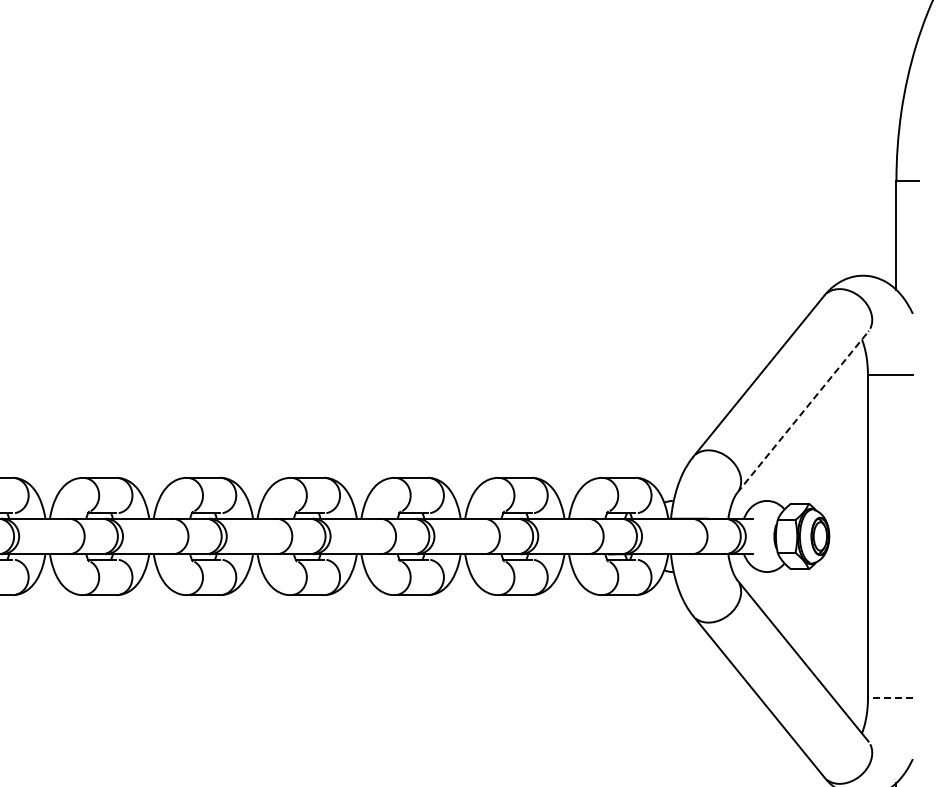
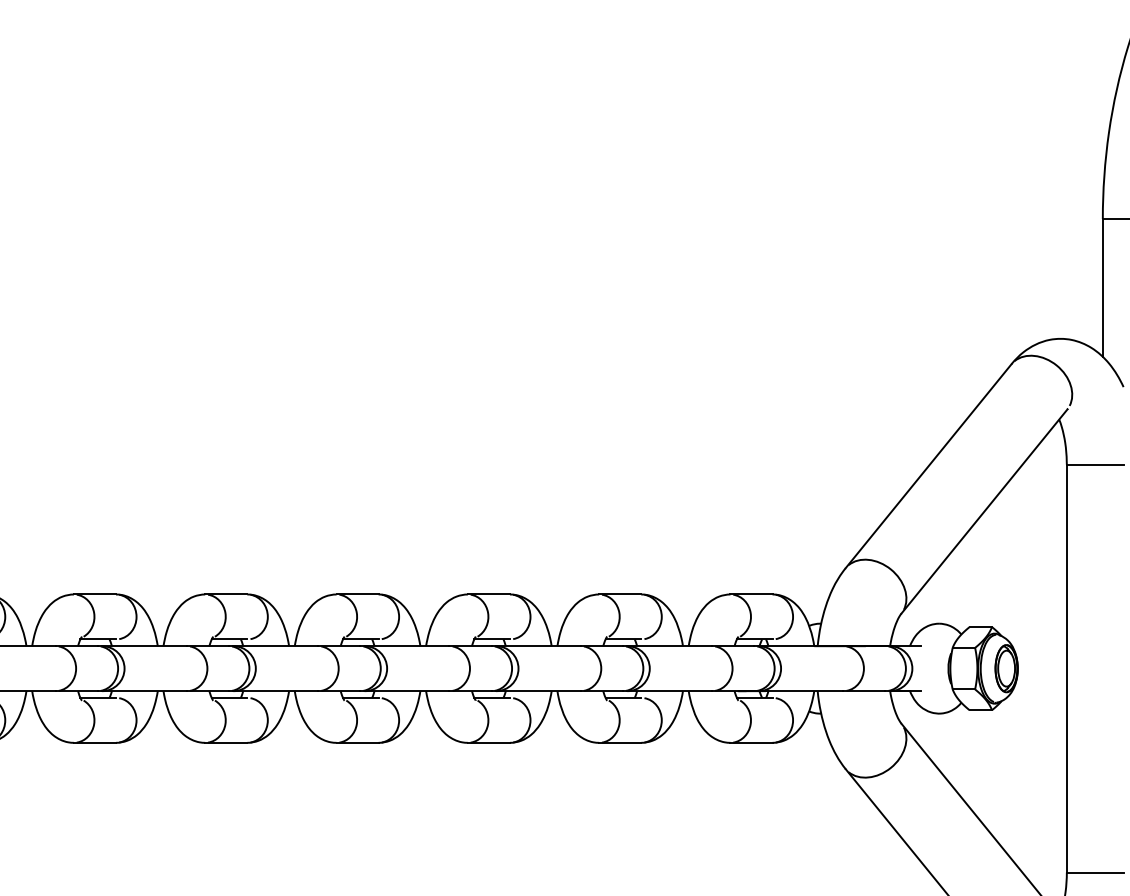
line: (802, 412) -> (984, 511), dashed -> solid
line: (890, 697) -> (1095, 872), dashed -> solid

